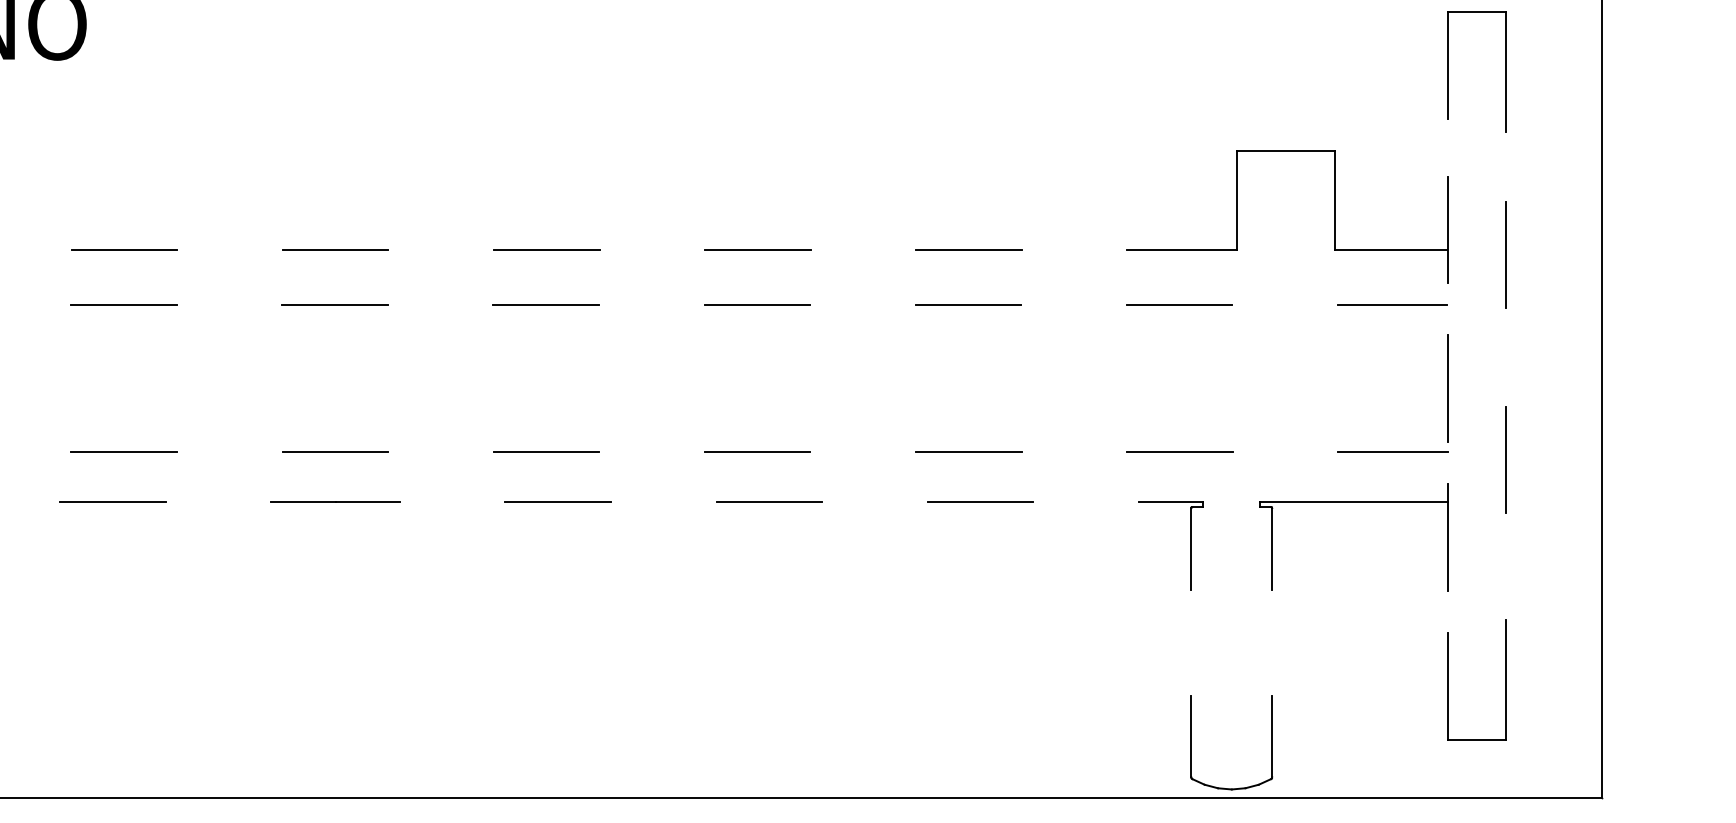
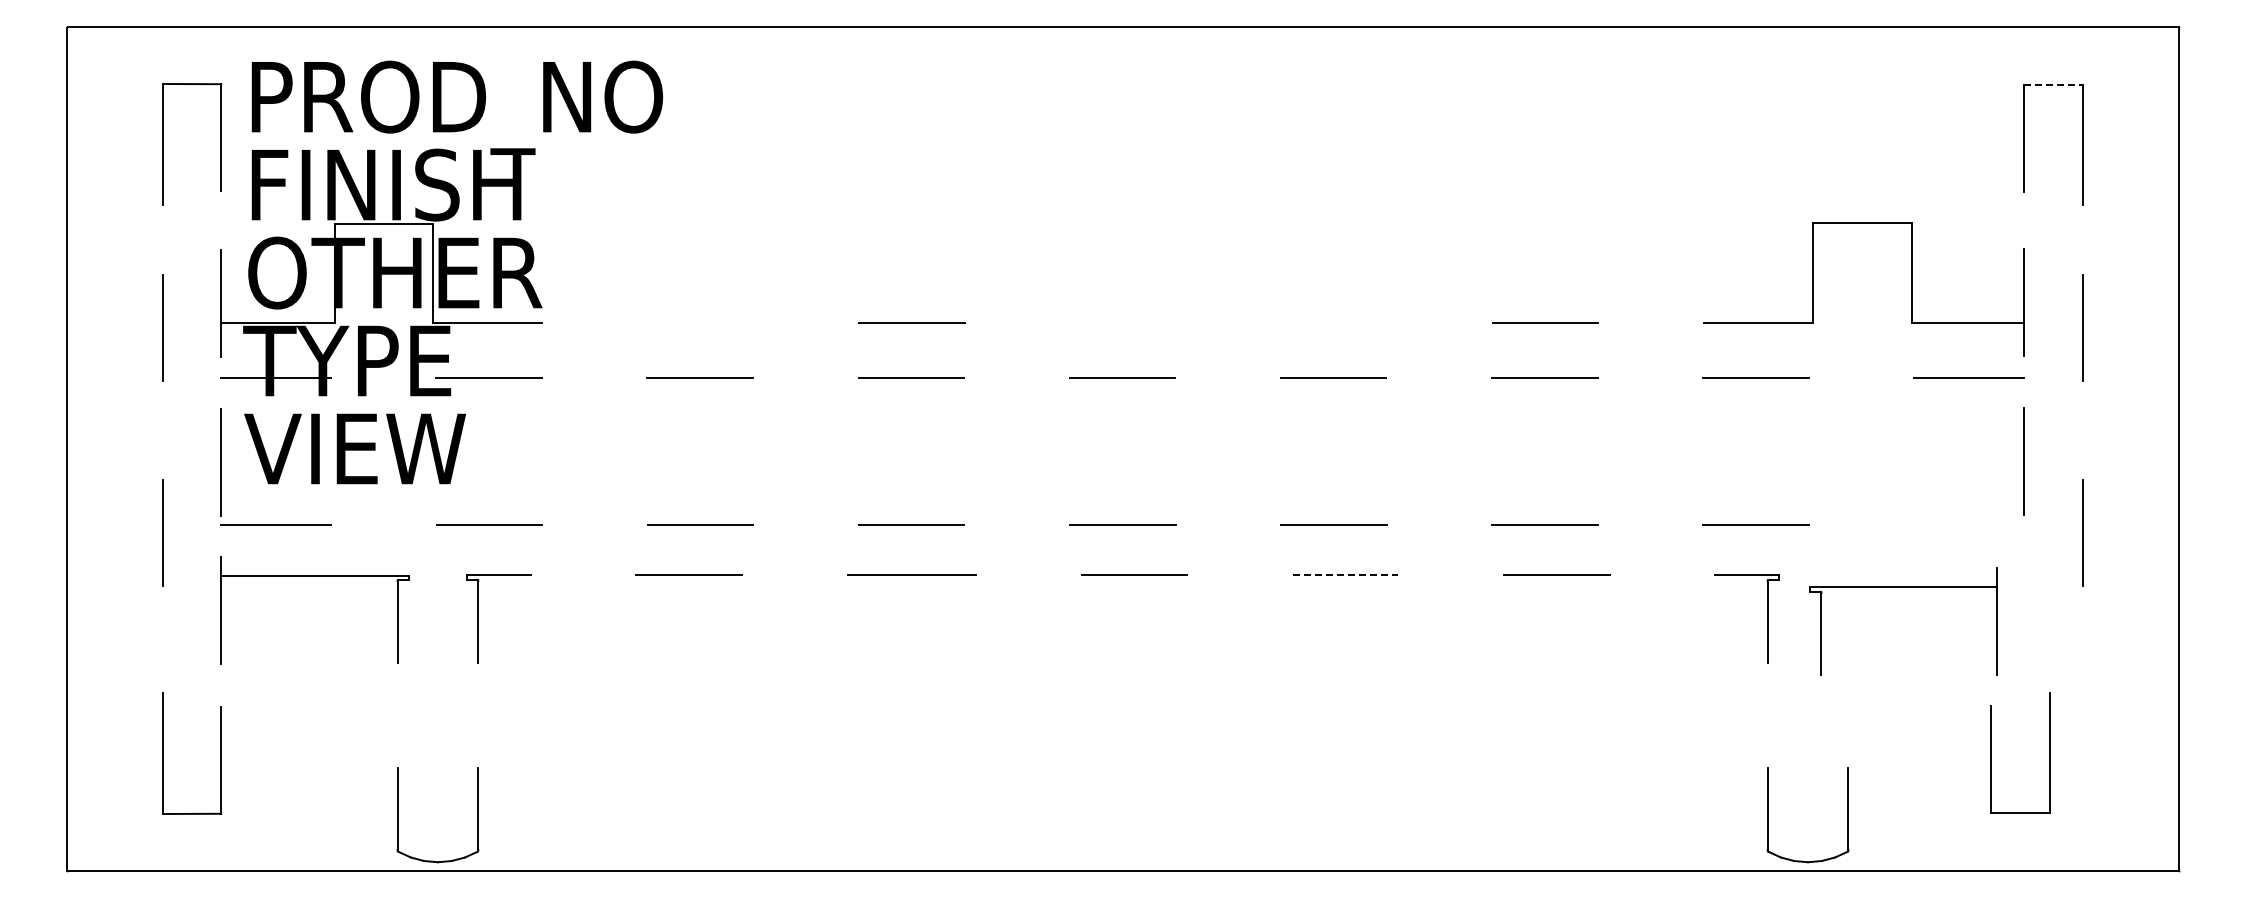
line: (1478, 11) -> (2054, 84), solid -> dashed
line: (124, 249) -> (700, 322), removed
line: (546, 249) -> (1122, 322), removed
line: (757, 249) -> (1333, 322), removed
line: (1393, 451) -> (1969, 524), removed
line: (769, 502) -> (1345, 575), solid -> dashed
part: (1354, 502) -> (1903, 587), moved
part: (1448, 679) -> (1991, 752), moved

